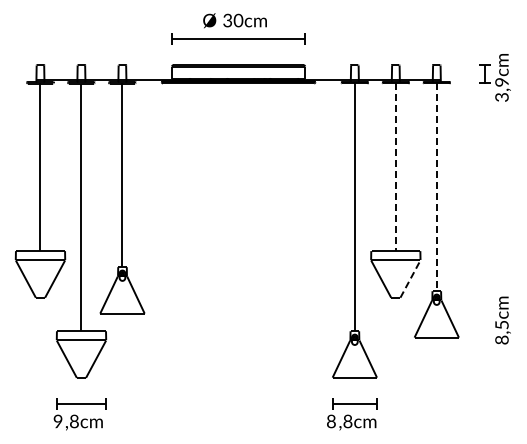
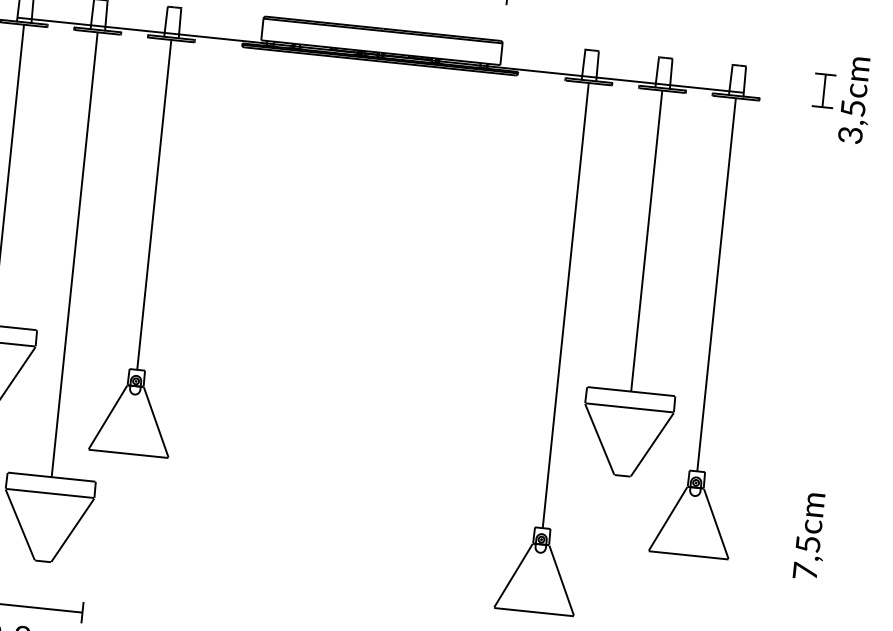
text: (501, 82) -> (852, 108), 3,9cm -> 3,5cm
line: (395, 167) -> (646, 241), dashed -> solid
line: (436, 187) -> (716, 285), dashed -> solid
line: (410, 278) -> (652, 443), dashed -> solid
text: (501, 339) -> (804, 570), 8,5cm -> 7,5cm

